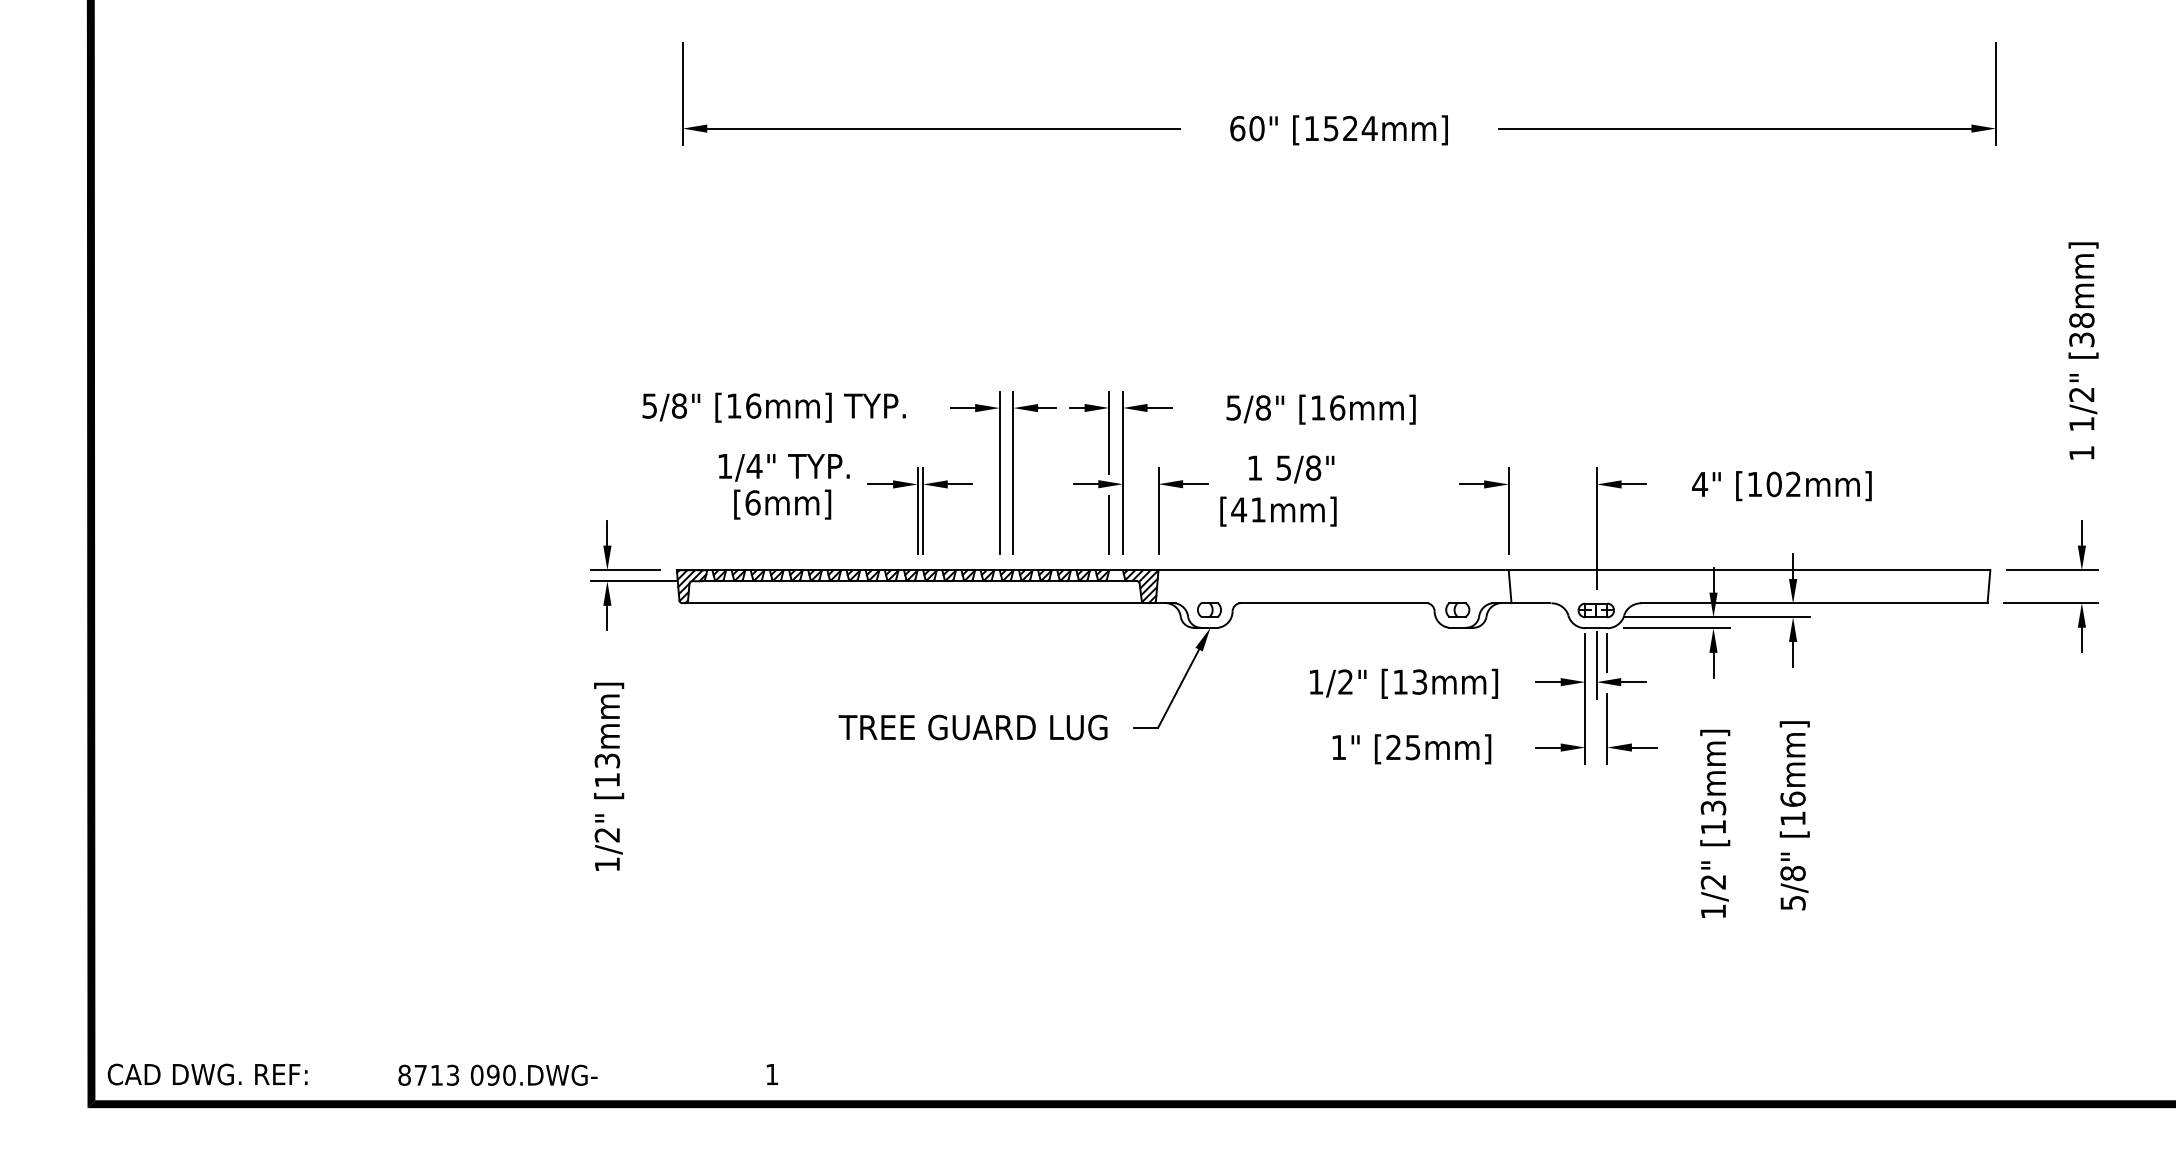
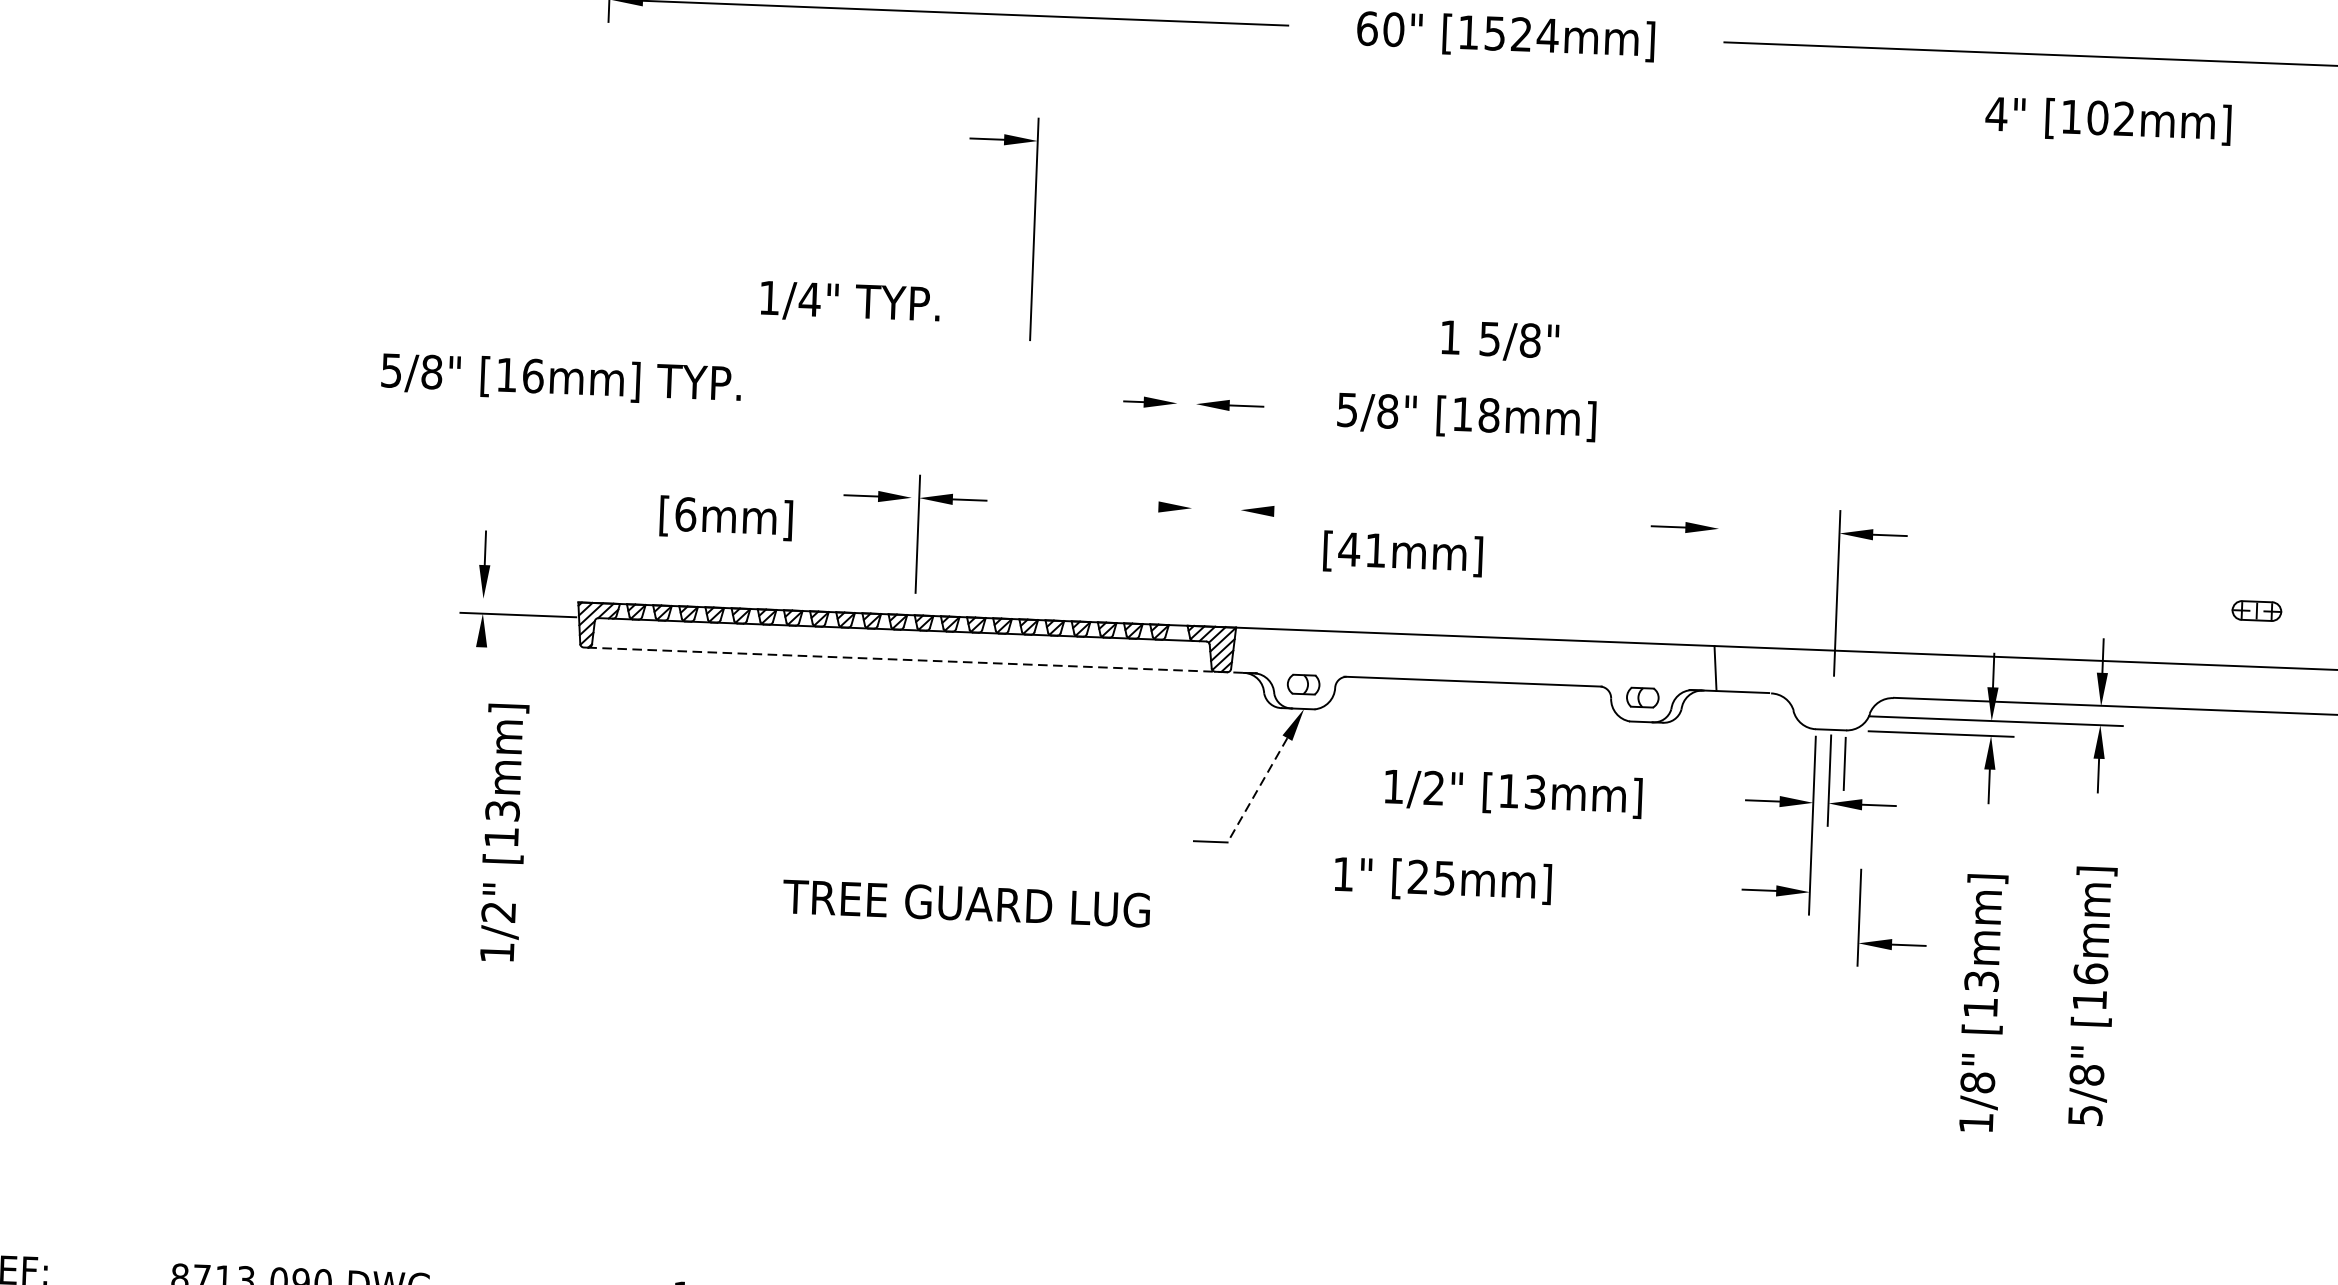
text: (773, 407) -> (560, 379), moved
text: (1337, 407) -> (1489, 414), [16mm] -> [18mm]
line: (1109, 432) -> (1176, 436), removed
text: (783, 467) -> (849, 302), moved
text: (1291, 469) -> (1500, 341), moved
part: (999, 472) -> (1033, 229), moved
part: (1013, 472) -> (1043, 486), removed
line: (1122, 472) -> (1192, 492), removed
line: (1085, 484) -> (1140, 506), removed
line: (1195, 484) -> (1291, 512), removed
text: (1781, 486) -> (2107, 121), moved
line: (917, 510) -> (910, 533), removed
line: (1158, 510) -> (1239, 546), removed
line: (1508, 510) -> (1717, 564), removed
line: (1109, 524) -> (1171, 562), removed
line: (625, 570) -> (508, 600), removed
line: (930, 603) -> (922, 661), solid -> dashed
part: (1595, 610) -> (2255, 611), moved
line: (607, 617) -> (481, 663), removed
text: (1404, 683) -> (1514, 793), moved
line: (1178, 688) -> (1257, 790), solid -> dashed
text: (972, 727) -> (965, 903), moved
part: (1631, 743) -> (1891, 939), moved
text: (1411, 749) -> (1442, 880), moved
text: (609, 776) -> (504, 832), moved
text: (1713, 881) -> (1977, 1081), 1/2" -> 1/8"

